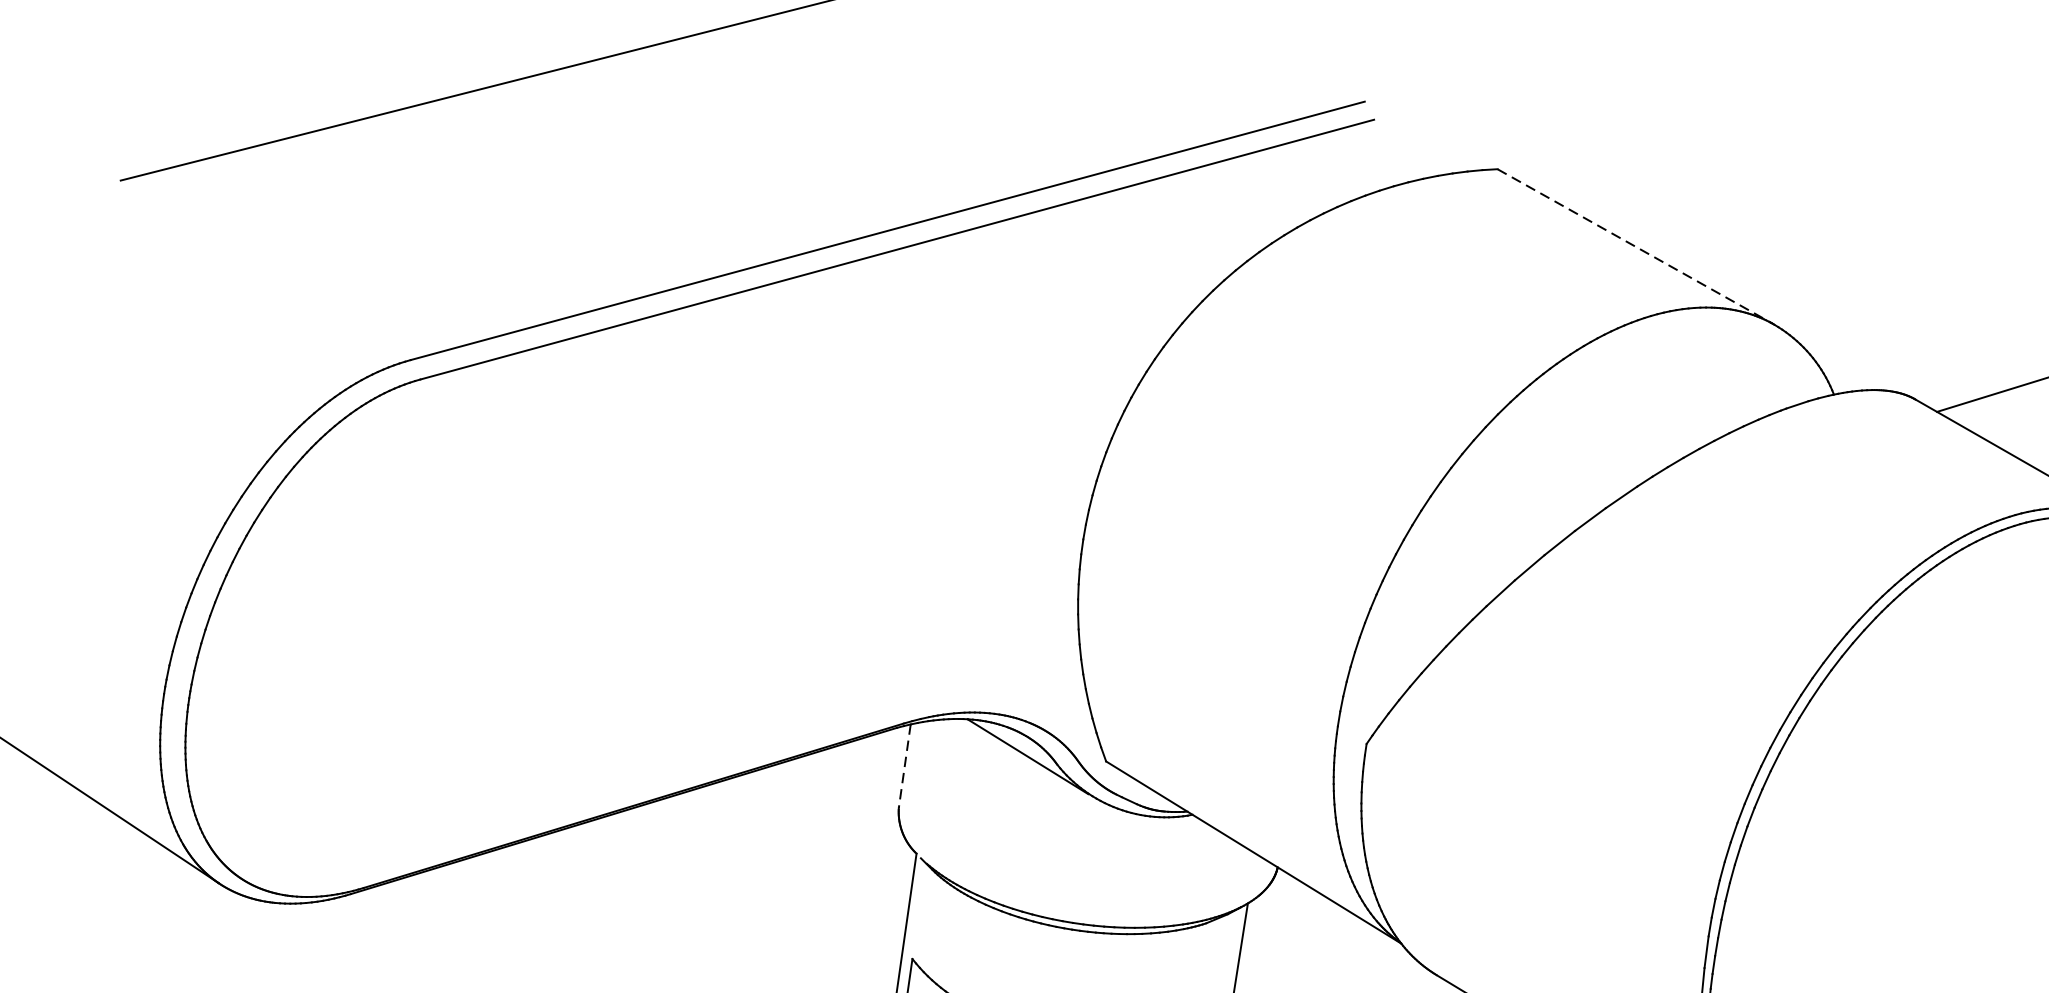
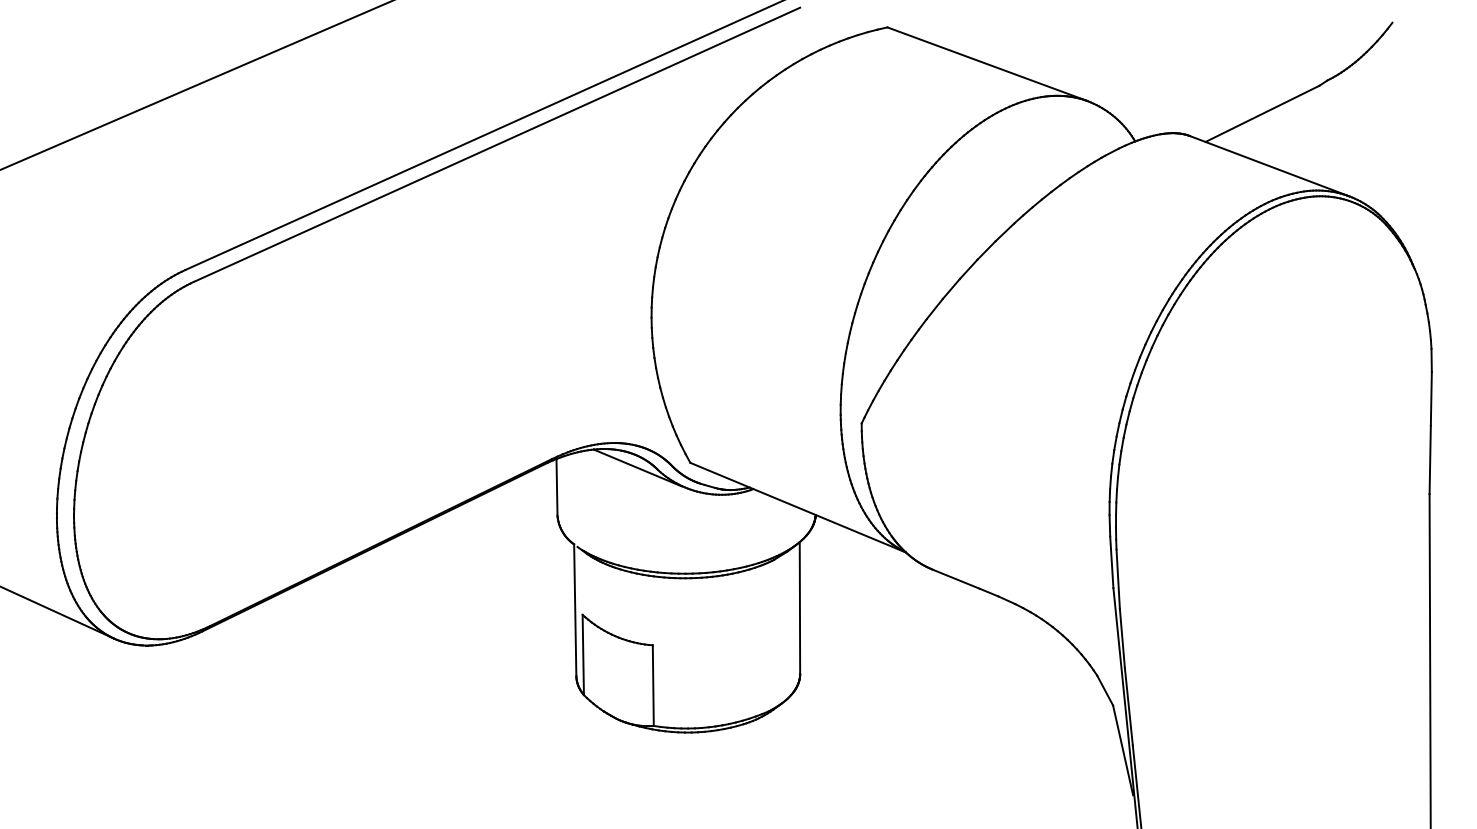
line: (1635, 247) -> (987, 64), dashed -> solid
line: (905, 766) -> (557, 487), dashed -> solid

